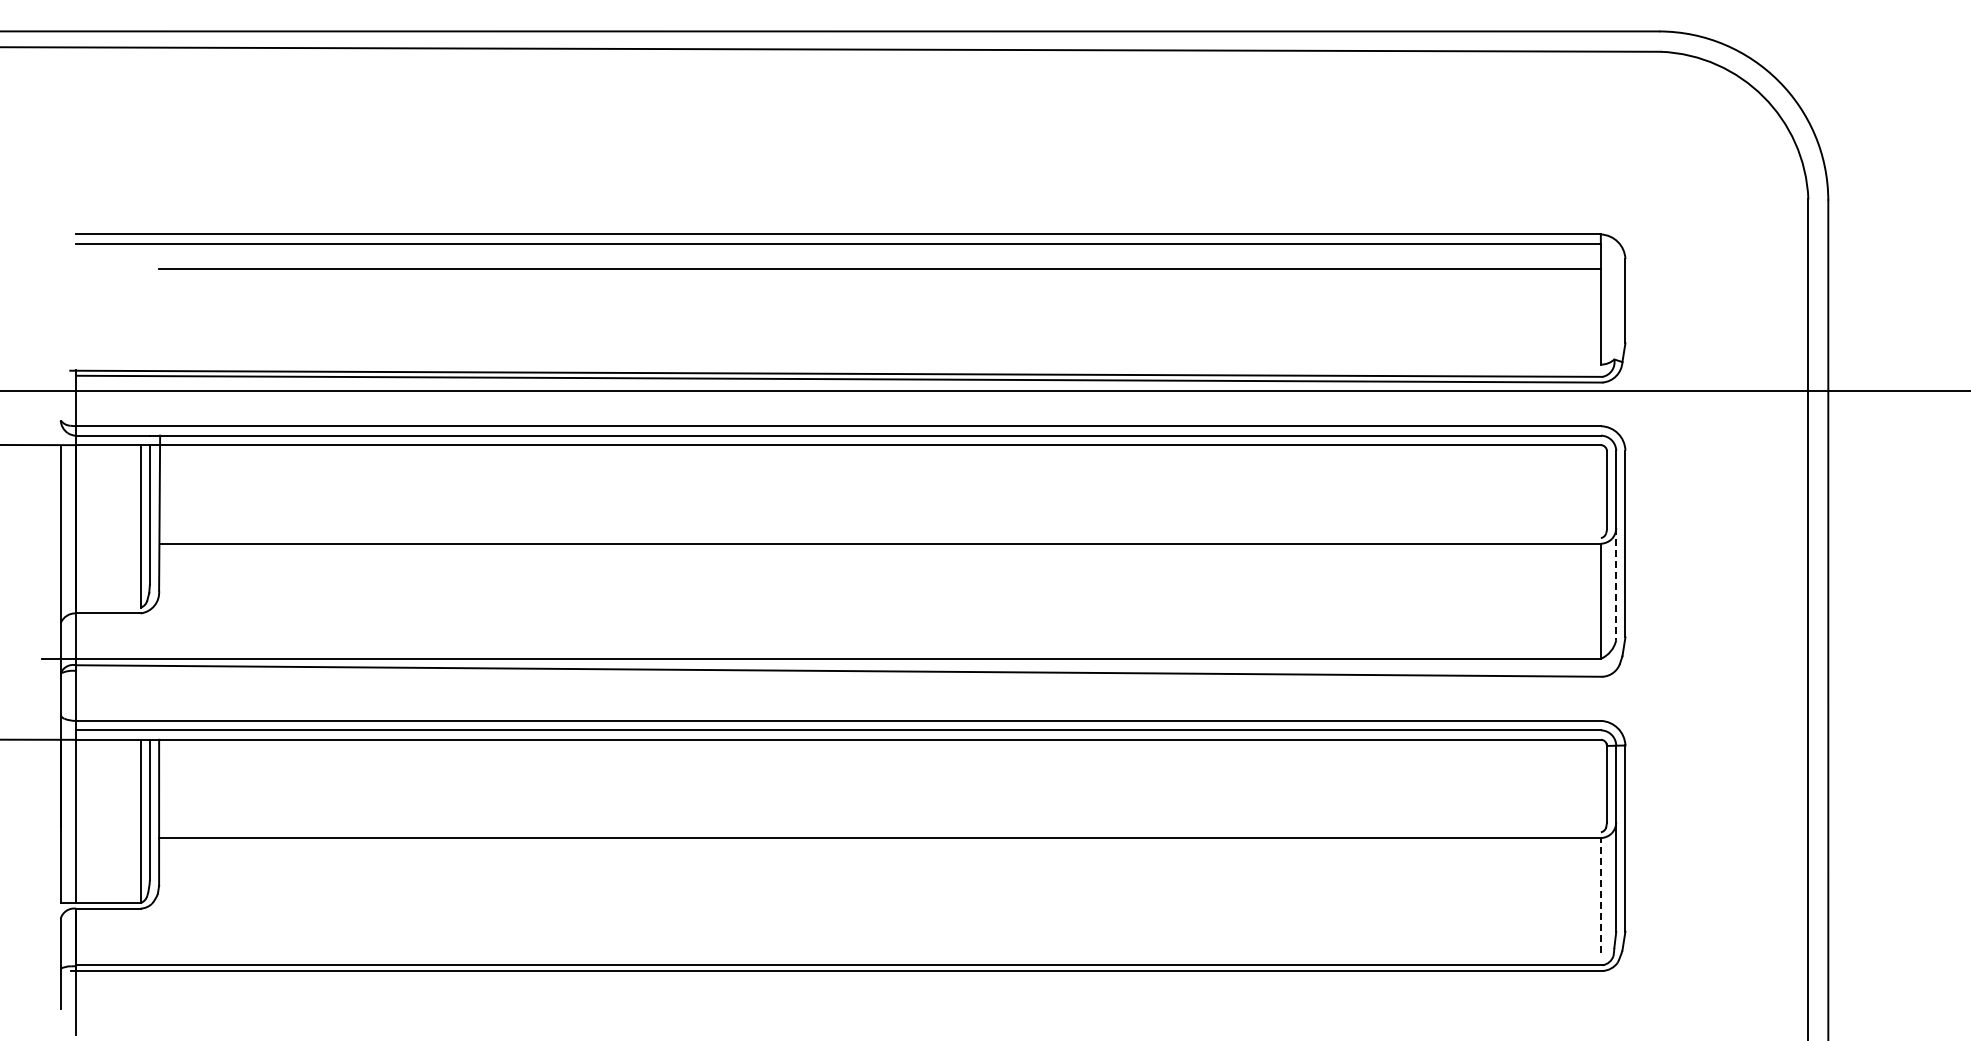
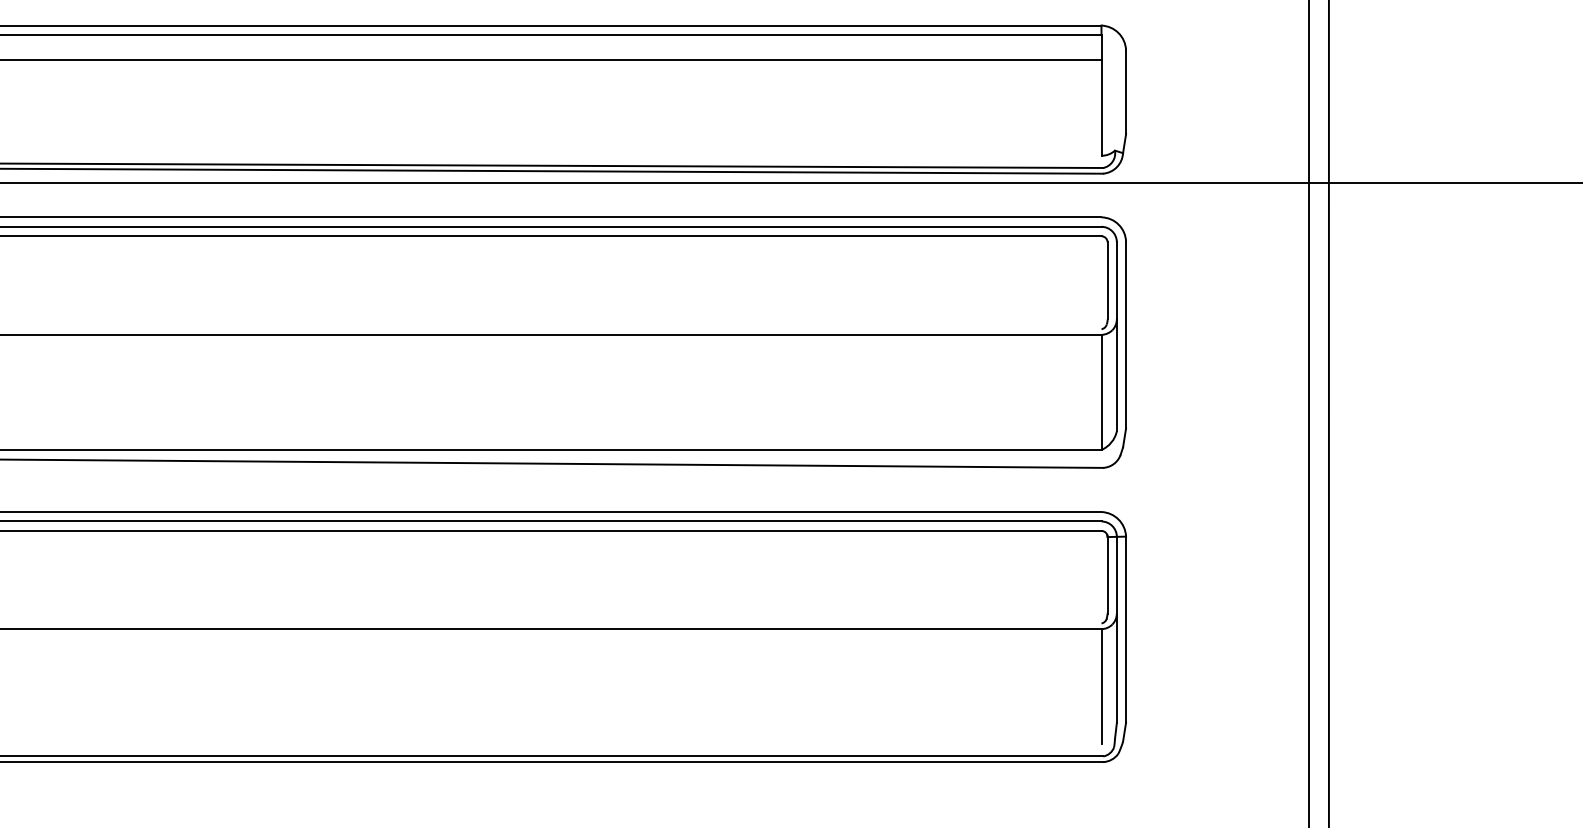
line: (1616, 584) -> (1117, 375), dashed -> solid
line: (1600, 895) -> (1101, 686), dashed -> solid

